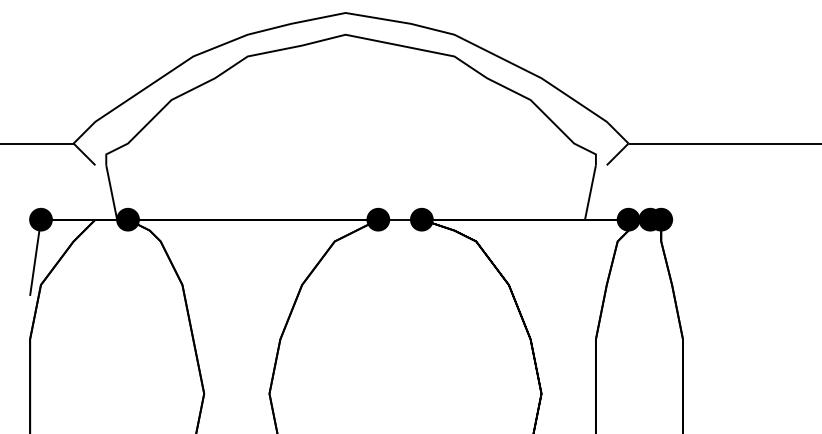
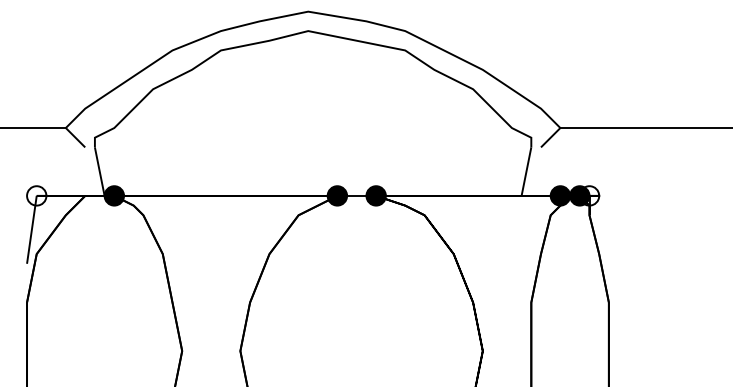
fill: (40, 219) -> (36, 195), removed
fill: (661, 219) -> (589, 195), removed

